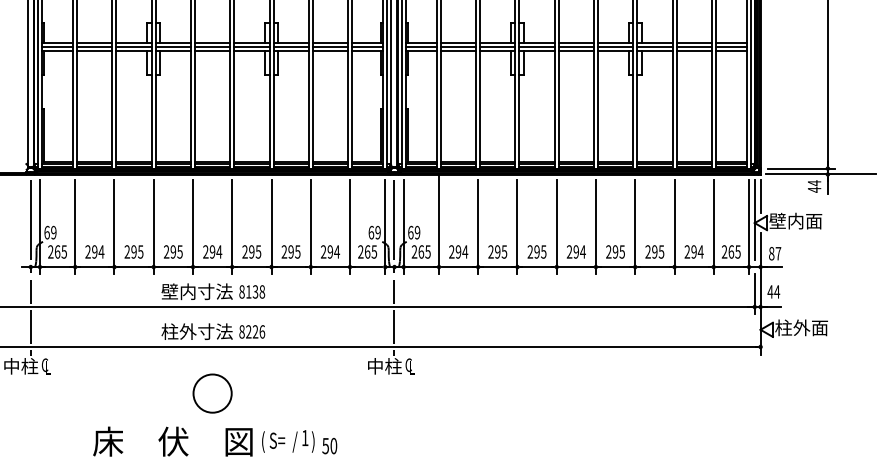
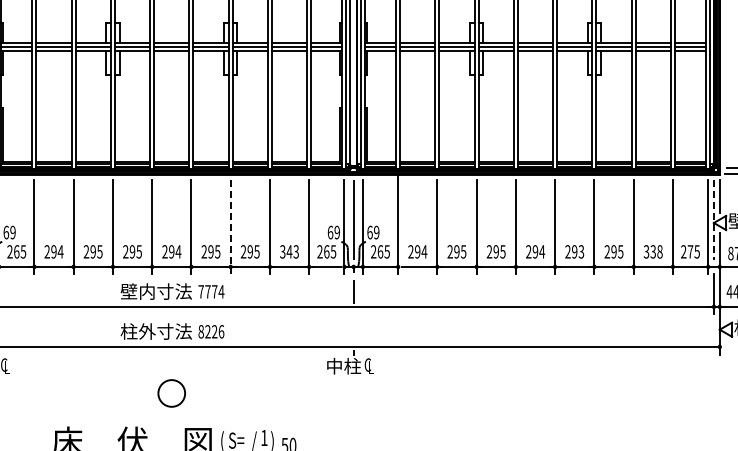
line: (754, 220) -> (713, 220), solid -> dashed
line: (271, 226) -> (230, 226), solid -> dashed
text: (330, 251) -> (289, 251), 294 -> 343
text: (621, 251) -> (580, 251), 295 -> 293
text: (693, 251) -> (652, 251), 294 -> 338
text: (731, 251) -> (690, 251), 265 -> 275
text: (252, 291) -> (211, 291), 8138 -> 7774
line: (394, 326) -> (353, 326), removed
circle: (212, 393) -> (171, 393), size x0.7

